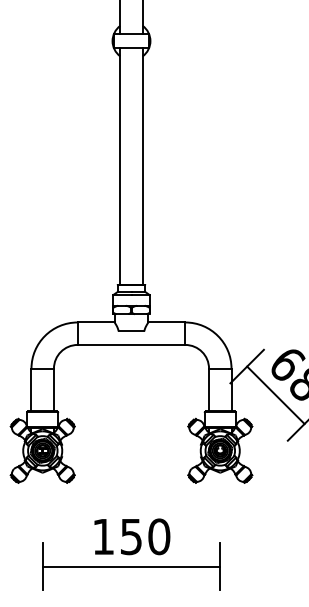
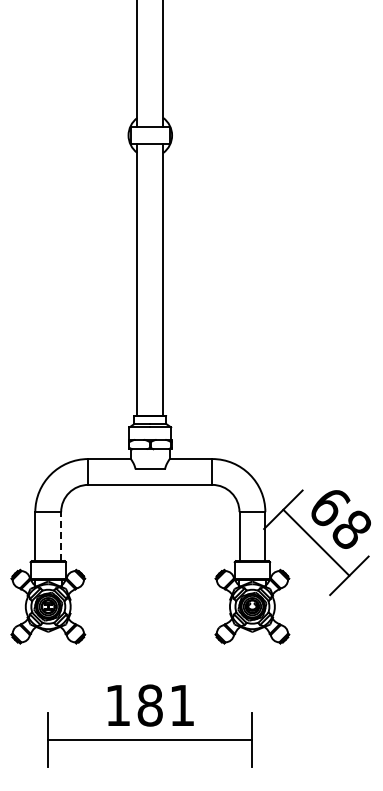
line: (54, 389) -> (61, 536), solid -> dashed
text: (144, 536) -> (165, 705), 150 -> 181

